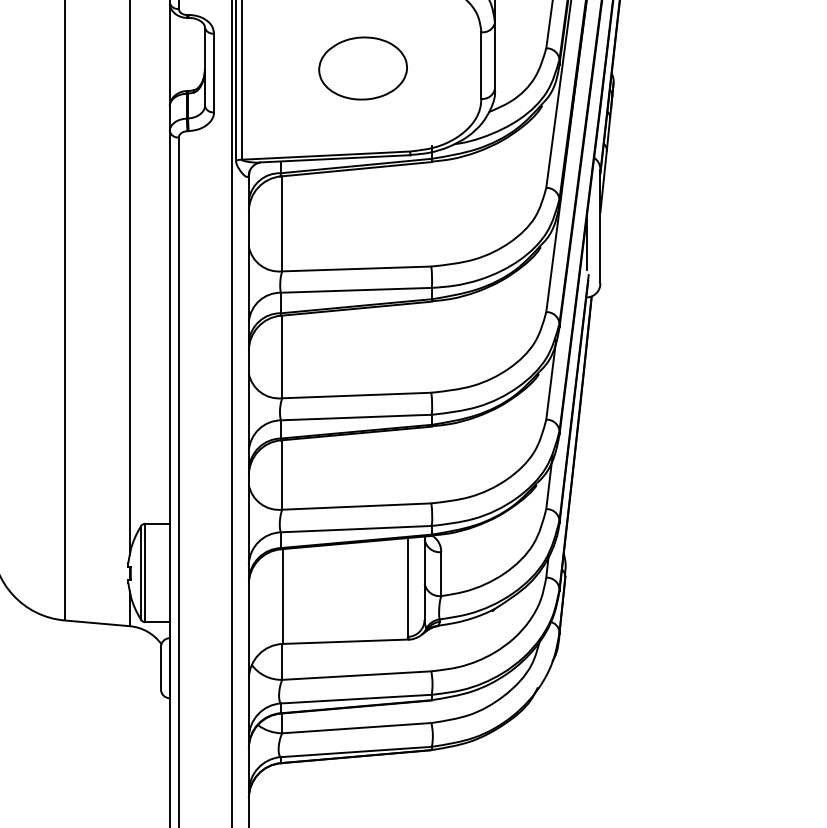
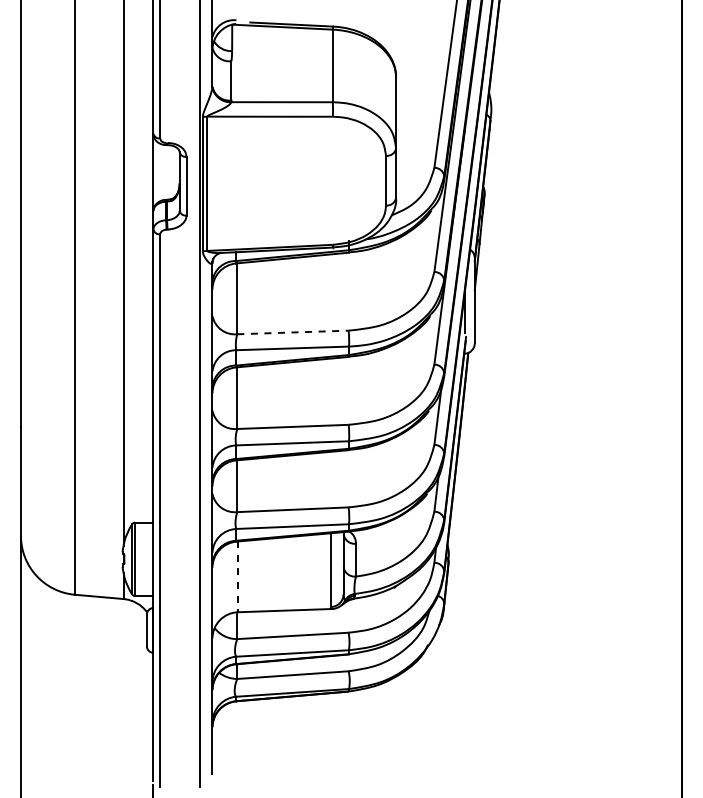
part: (362, 67) -> (297, 182), removed
line: (356, 269) -> (292, 332), solid -> dashed
line: (282, 597) -> (237, 577), solid -> dashed

